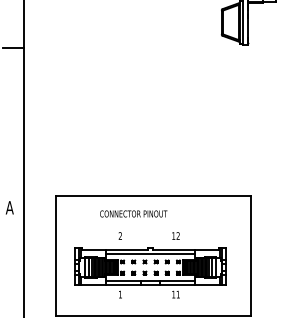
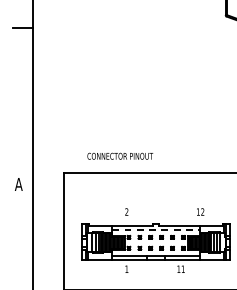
text: (133, 213) -> (120, 155), moved
text: (175, 235) -> (200, 211), moved
line: (150, 254) -> (156, 230), solid -> dashed

